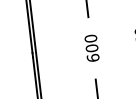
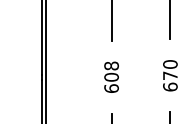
text: (90, 38) -> (111, 65), 600 -> 608

